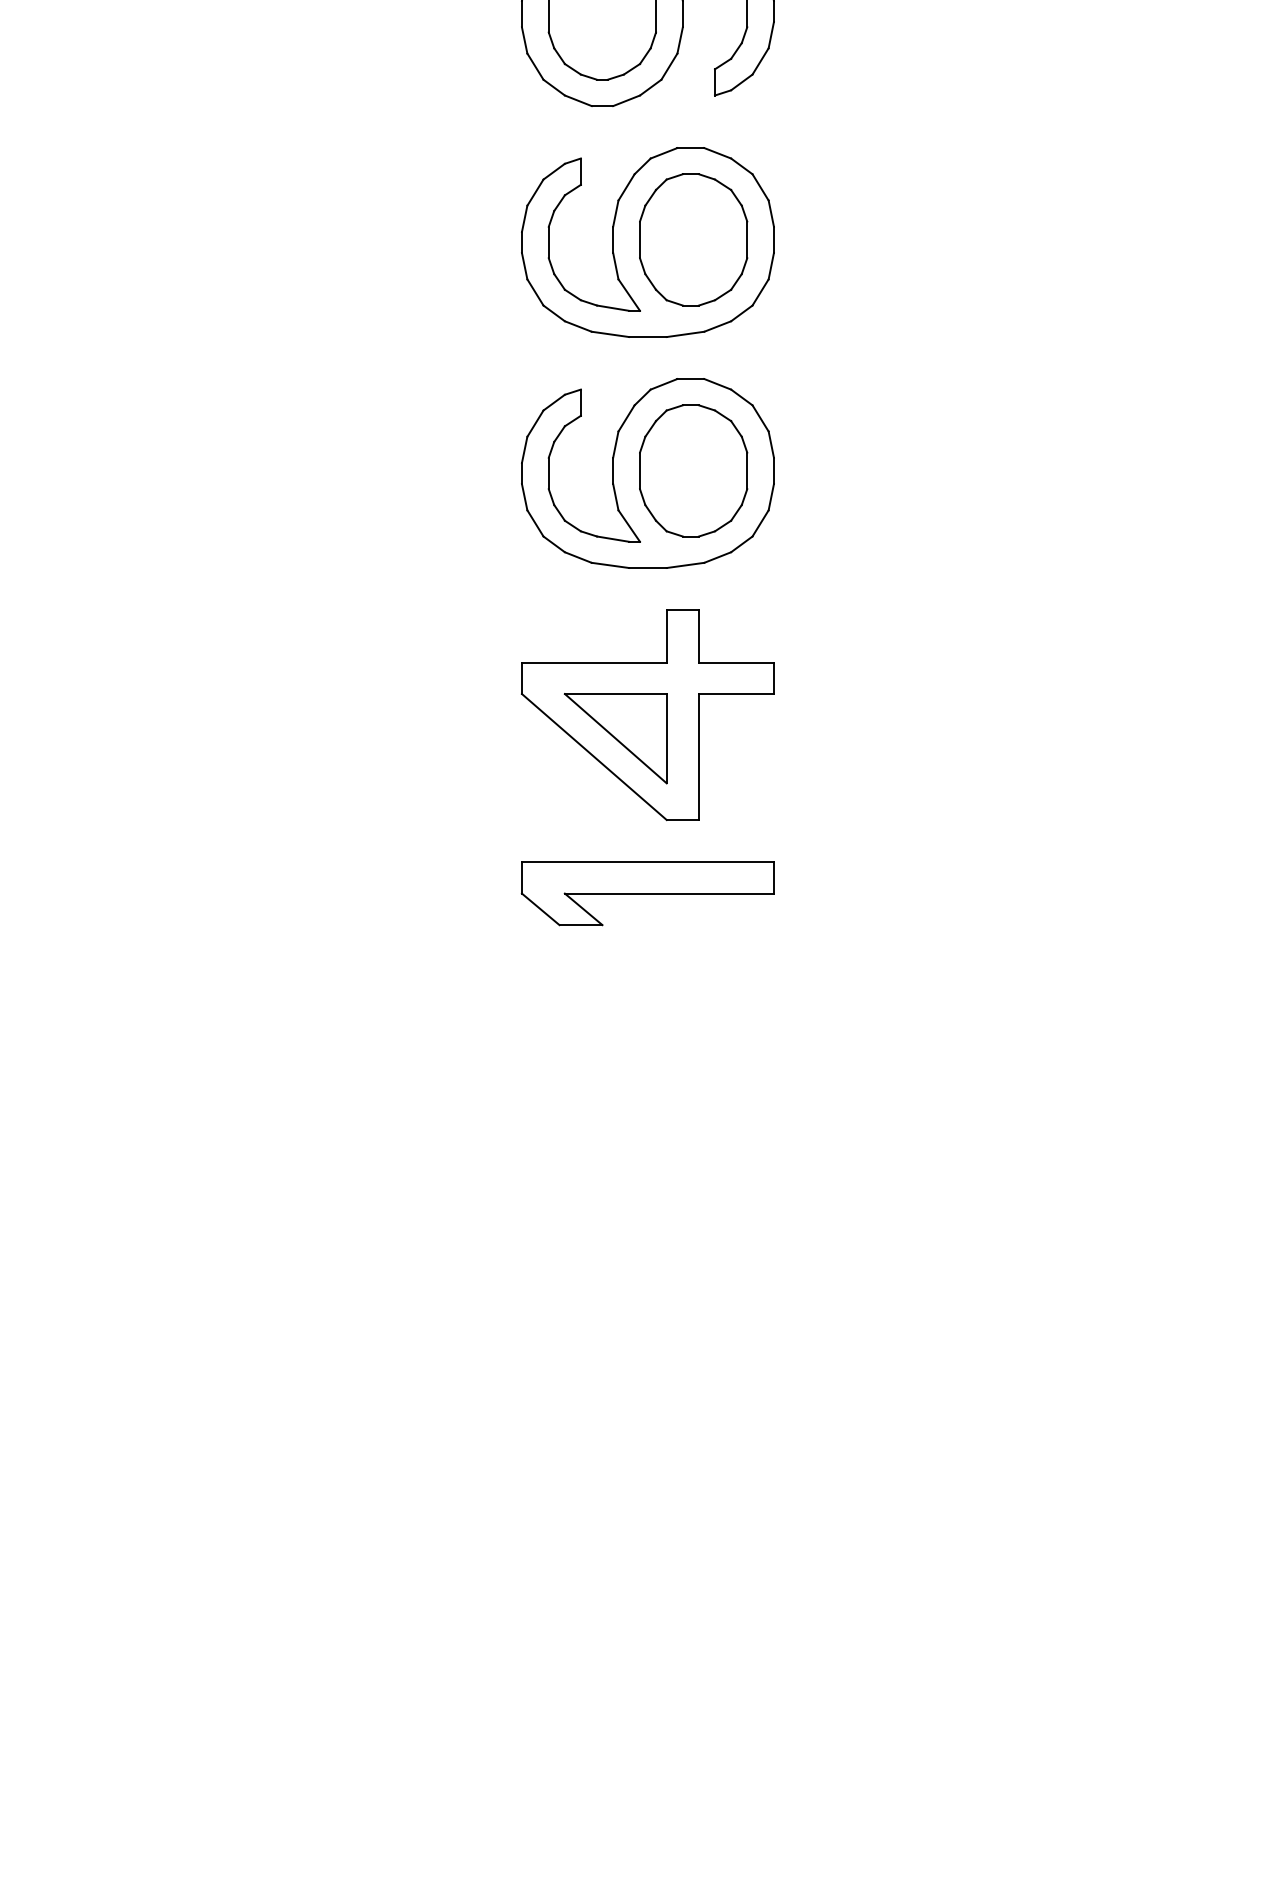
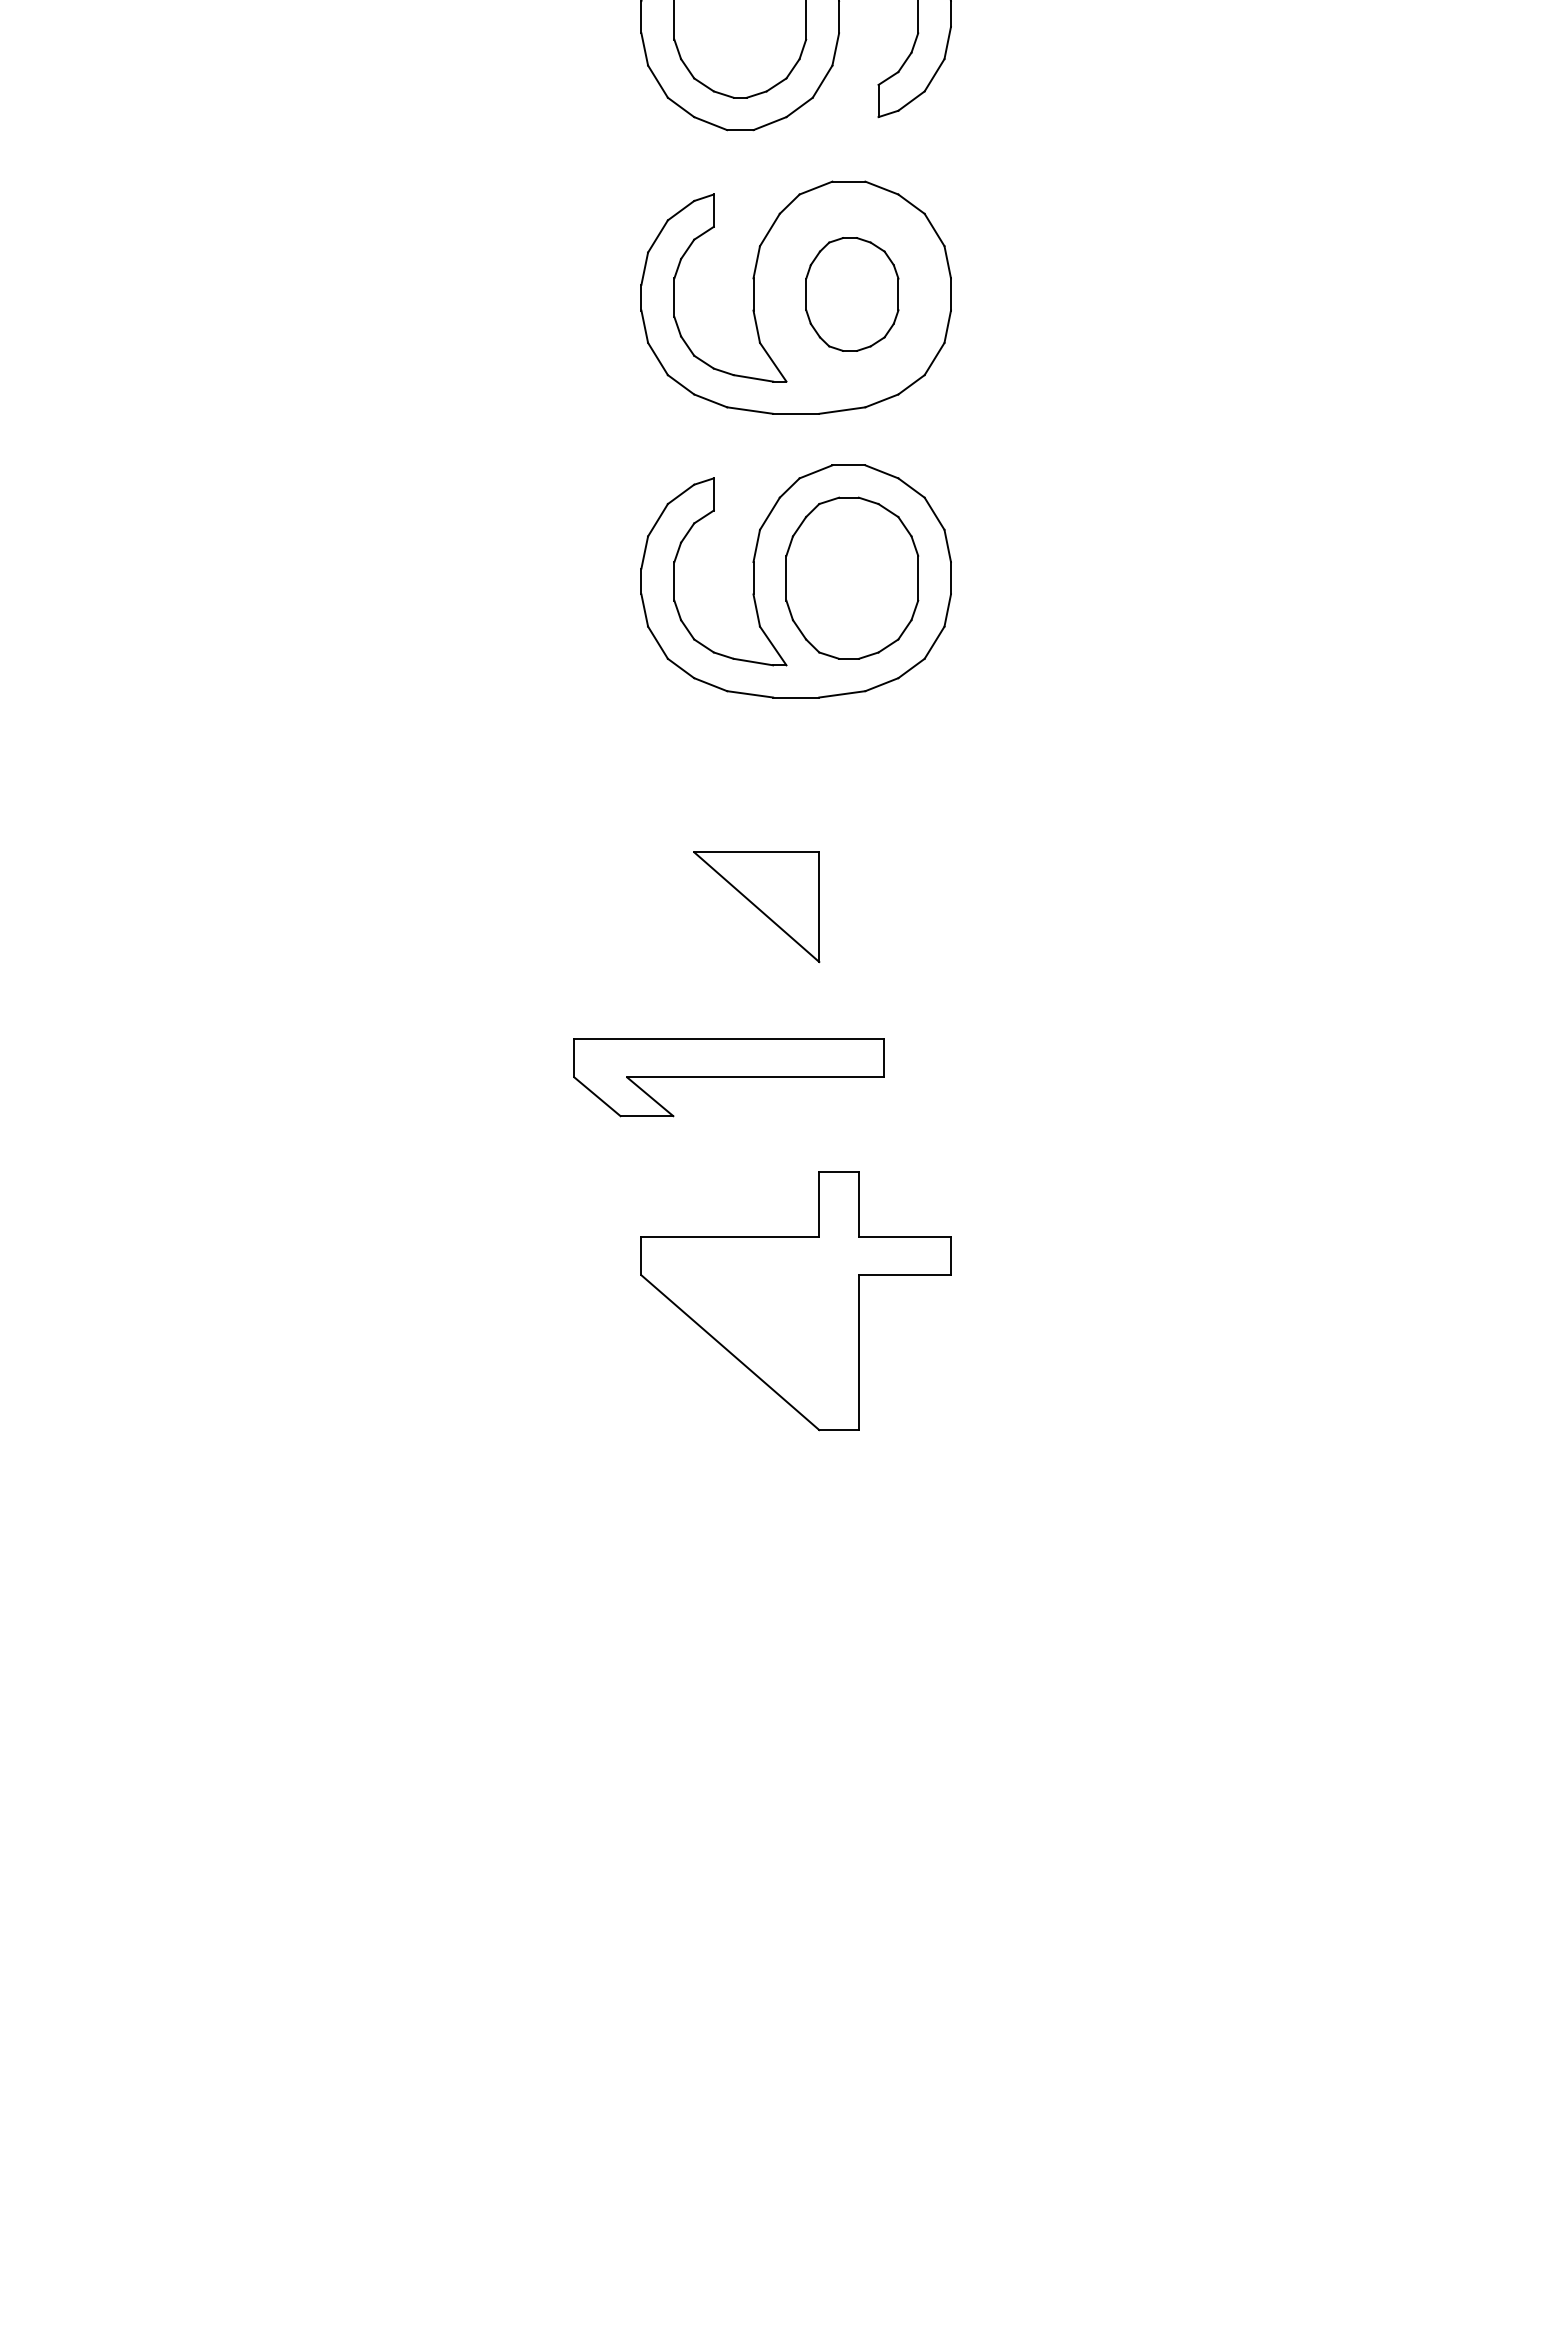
part: (693, 239) -> (852, 294), size x0.7
part: (647, 715) -> (795, 1301), moved
part: (647, 893) -> (728, 1077), moved

